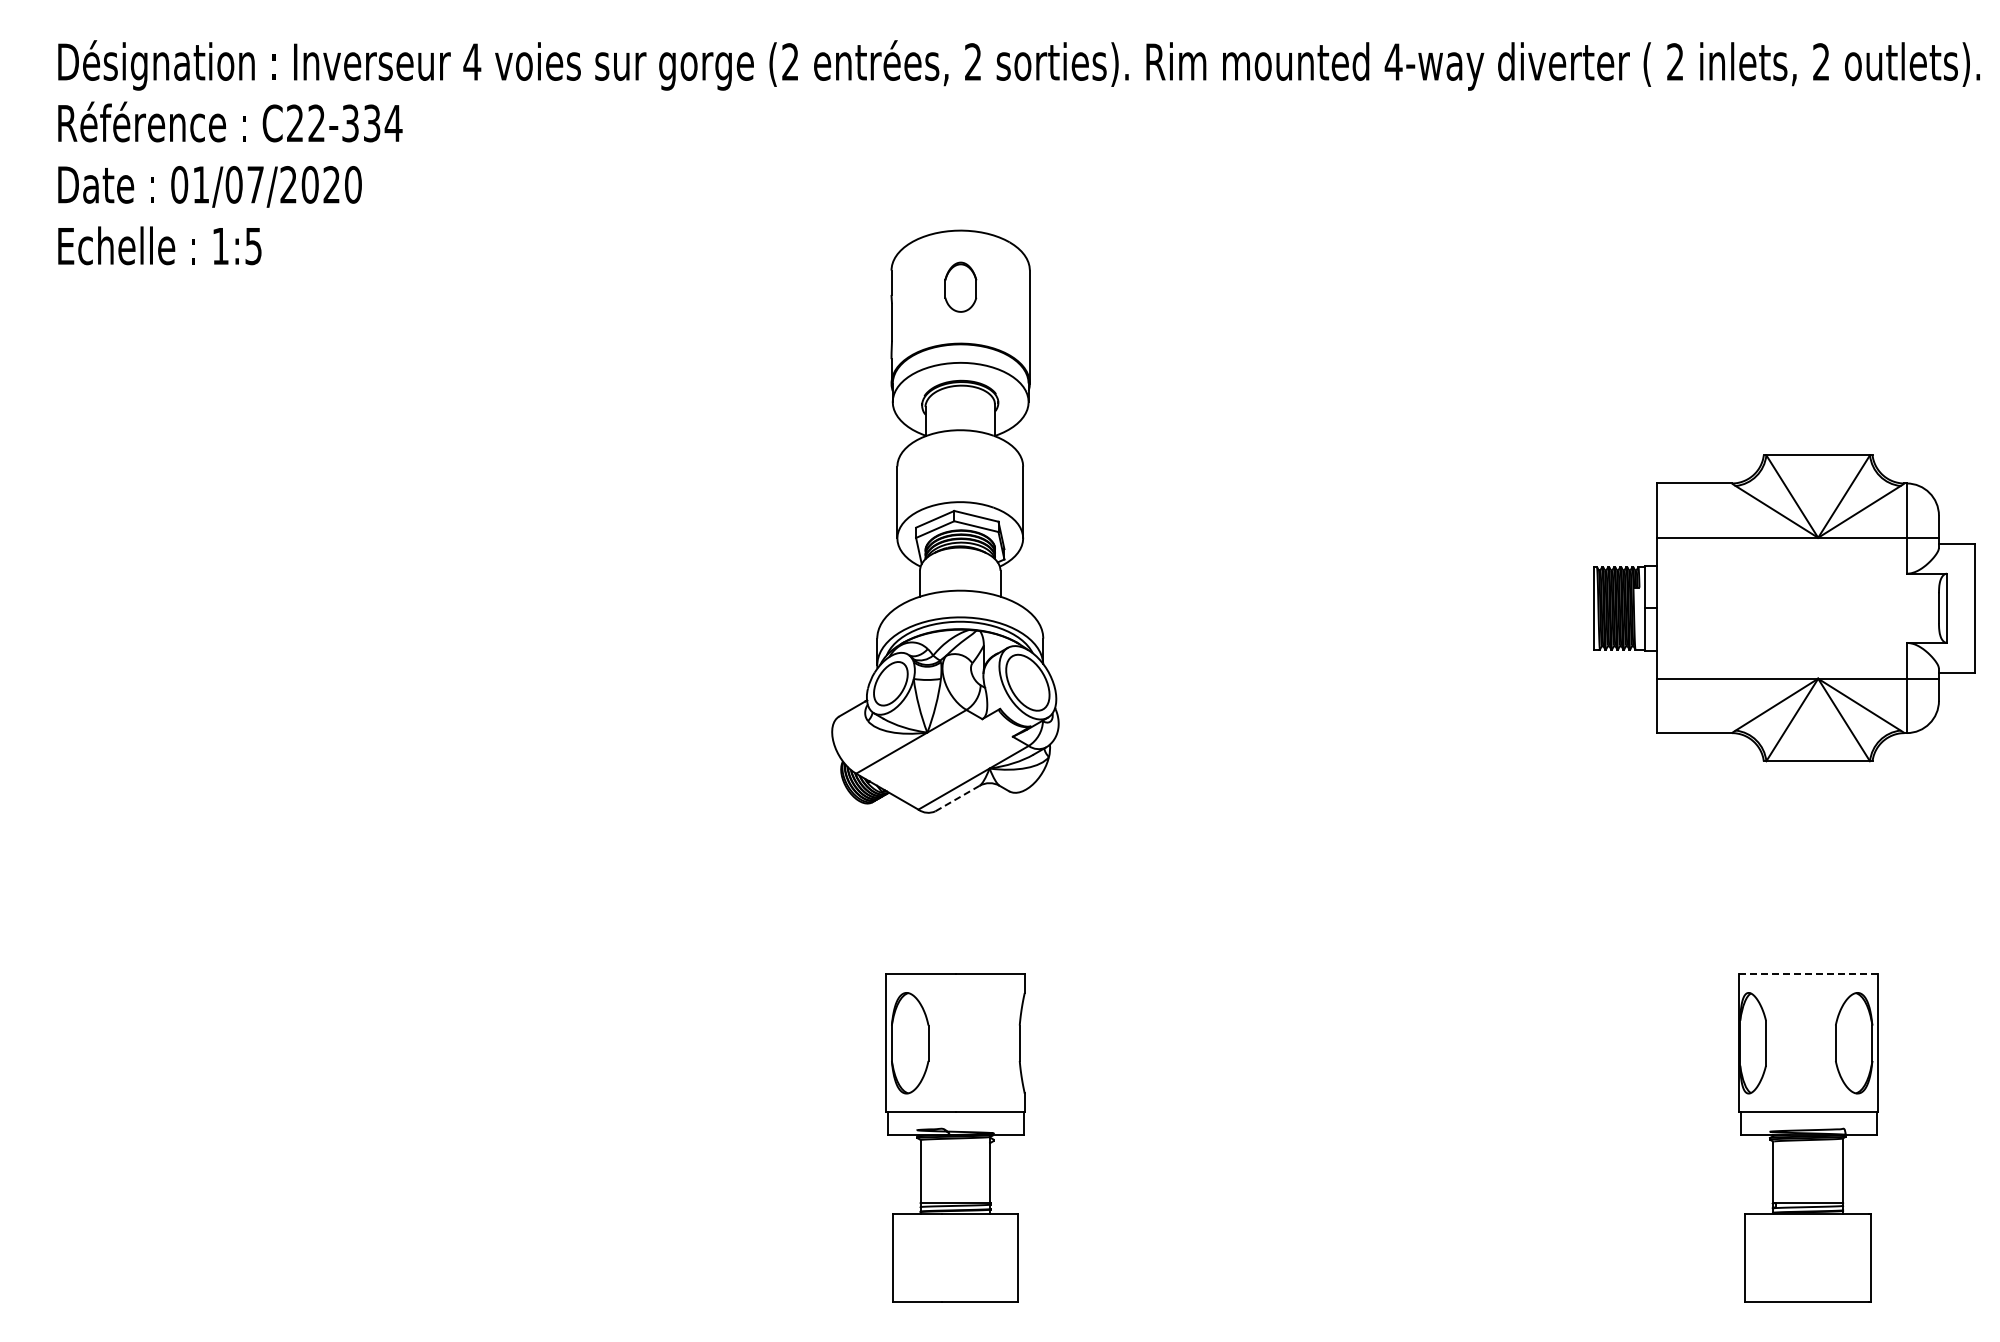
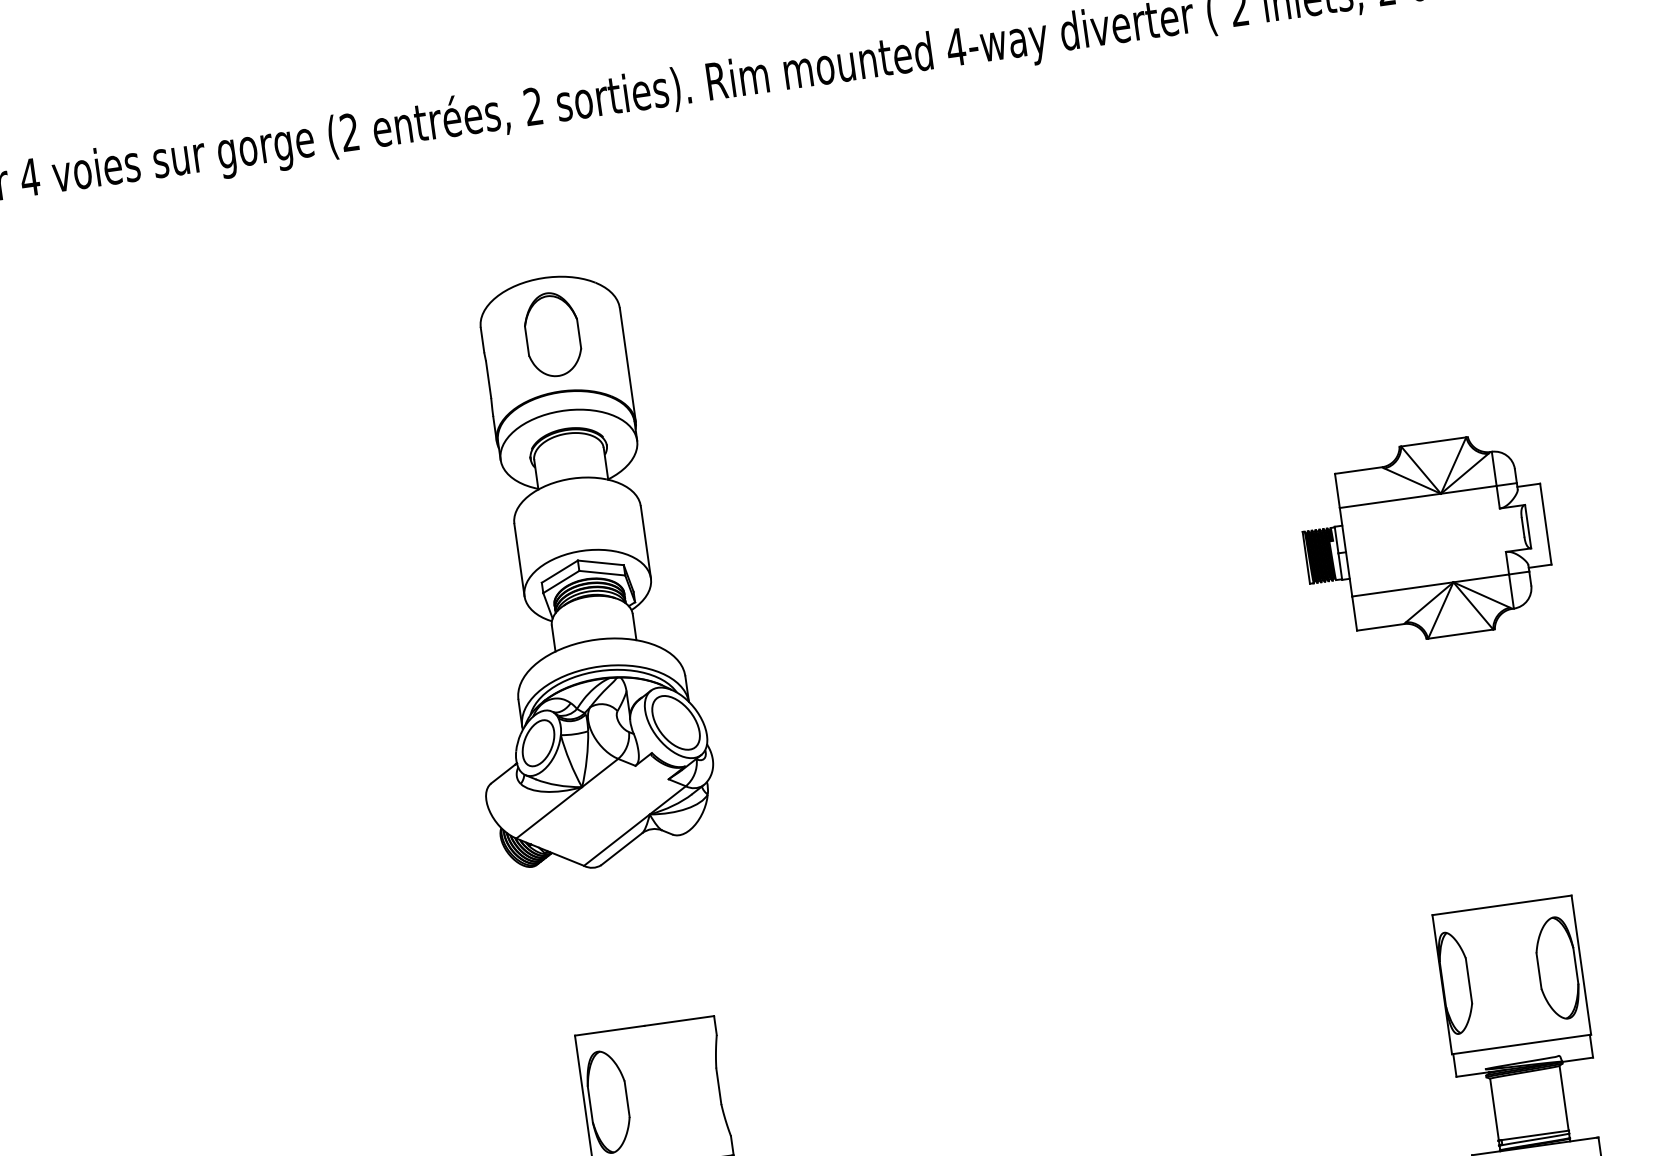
part: (960, 287) -> (552, 335), size x1.67
part: (1784, 607) -> (1425, 540), size x0.62
line: (957, 798) -> (621, 849), dashed -> solid
line: (1808, 974) -> (1501, 905), dashed -> solid

